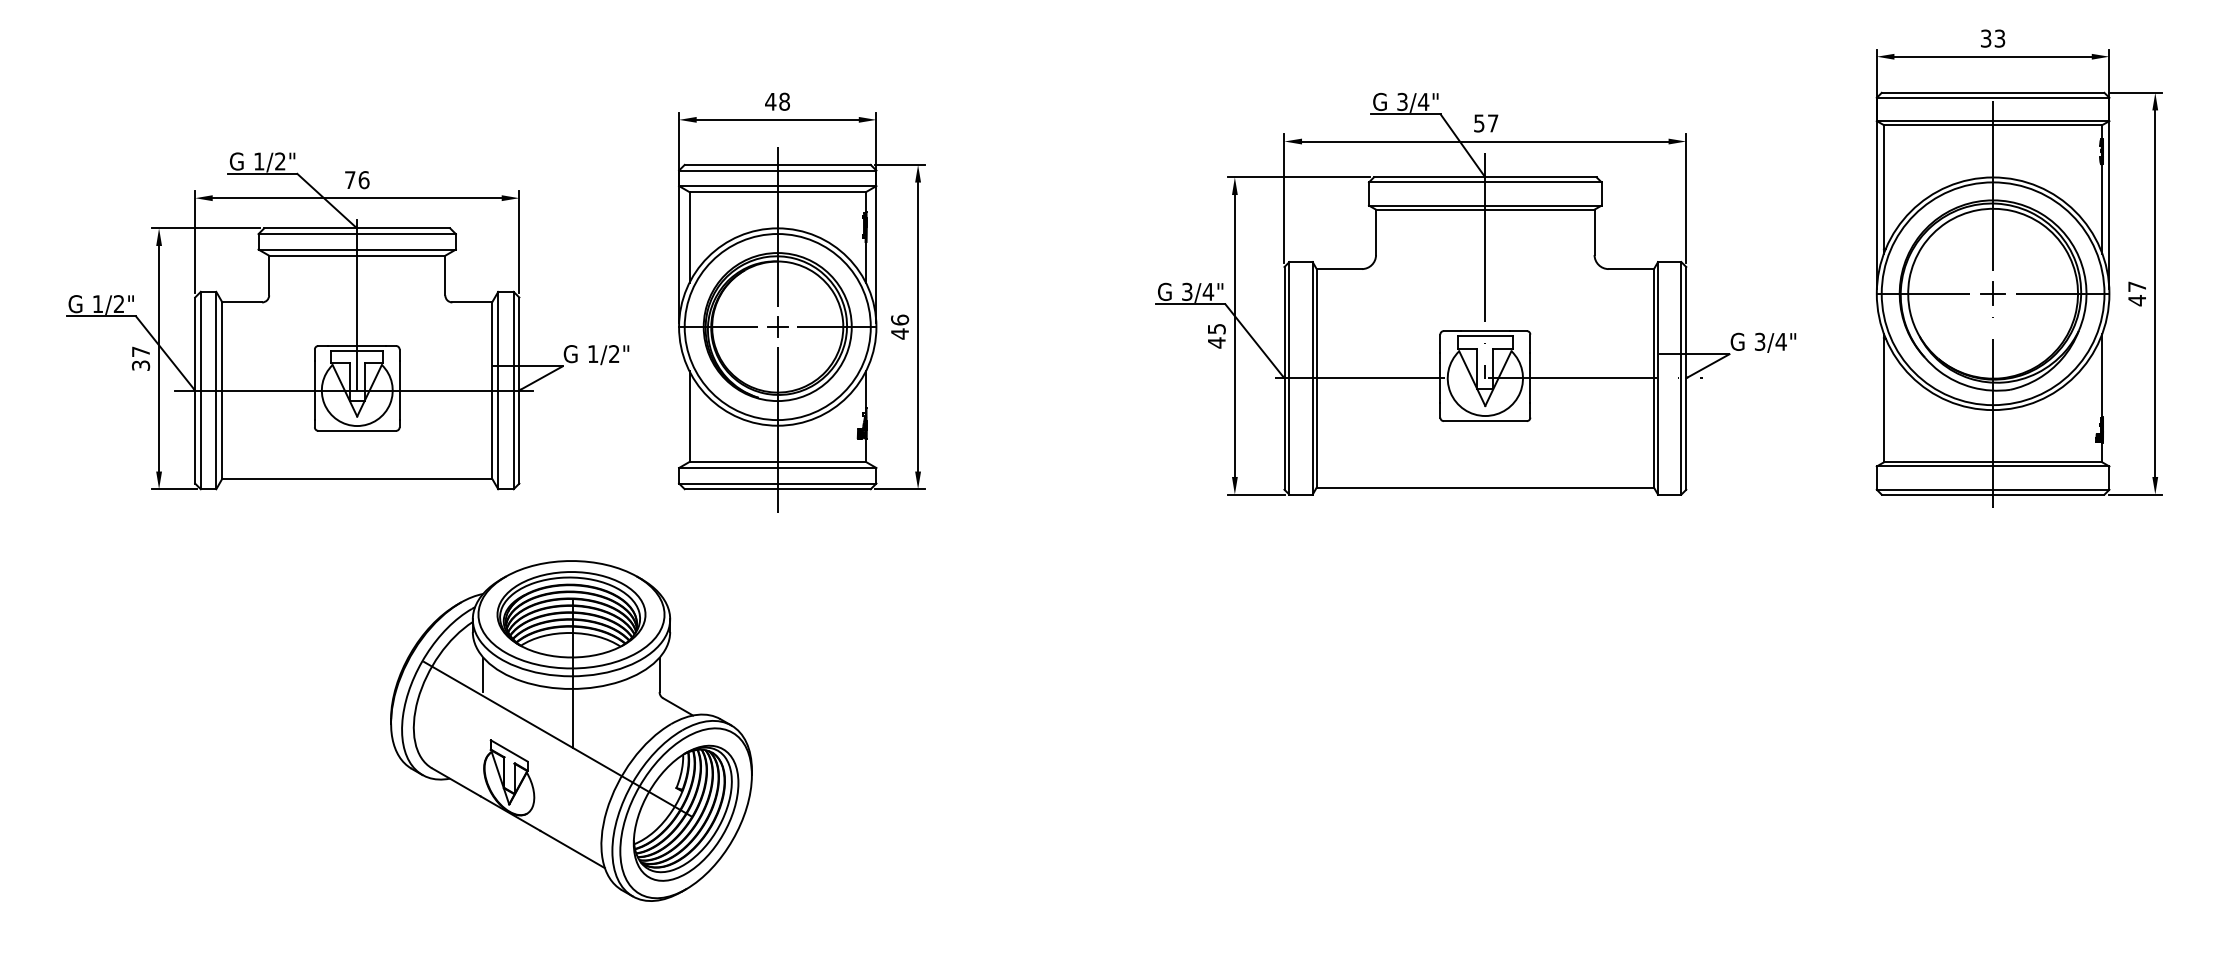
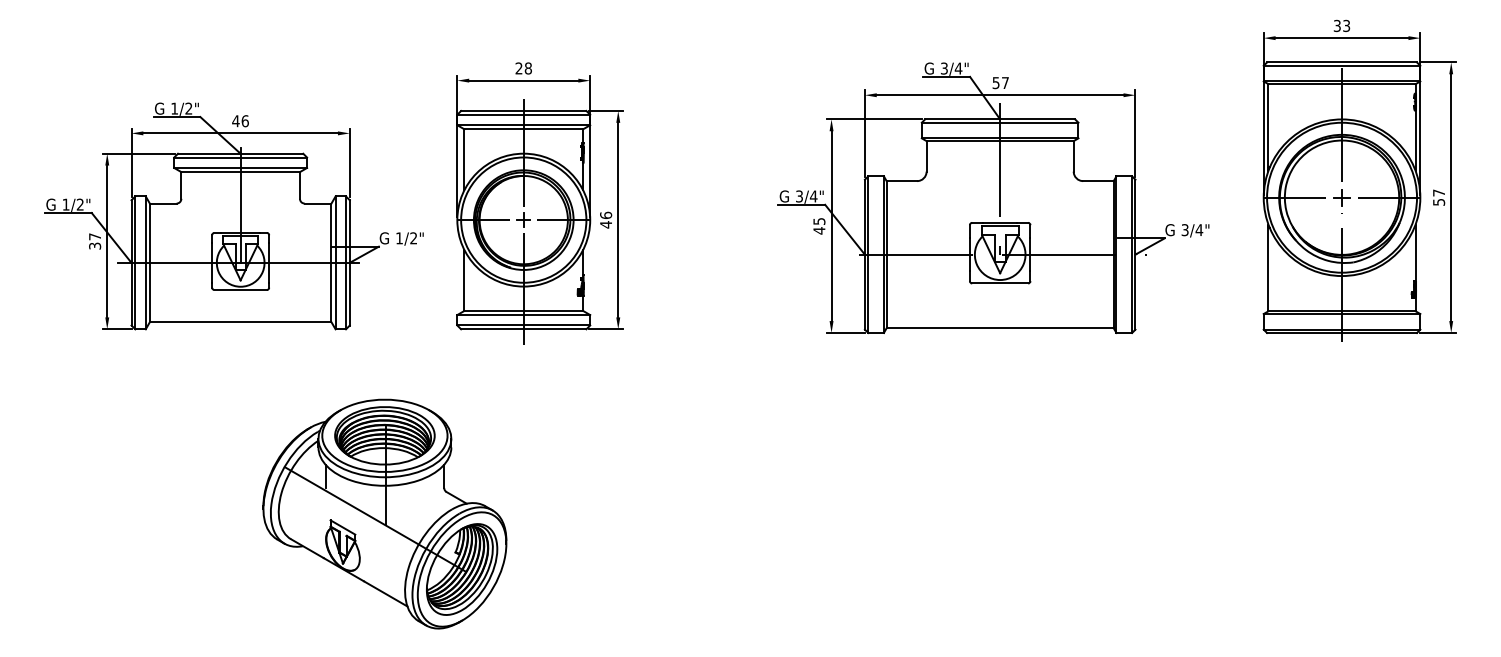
text: (769, 101) -> (518, 68), 48 -> 28
text: (349, 180) -> (235, 121), 76 -> 46
text: (2137, 300) -> (1439, 202), 47 -> 57
part: (570, 730) -> (384, 513), moved

